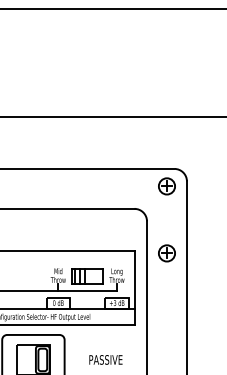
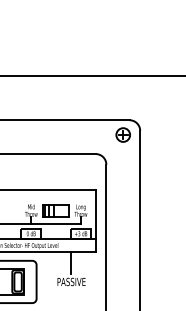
part: (166, 253) -> (122, 191), removed
line: (105, 336) -> (71, 262), added

